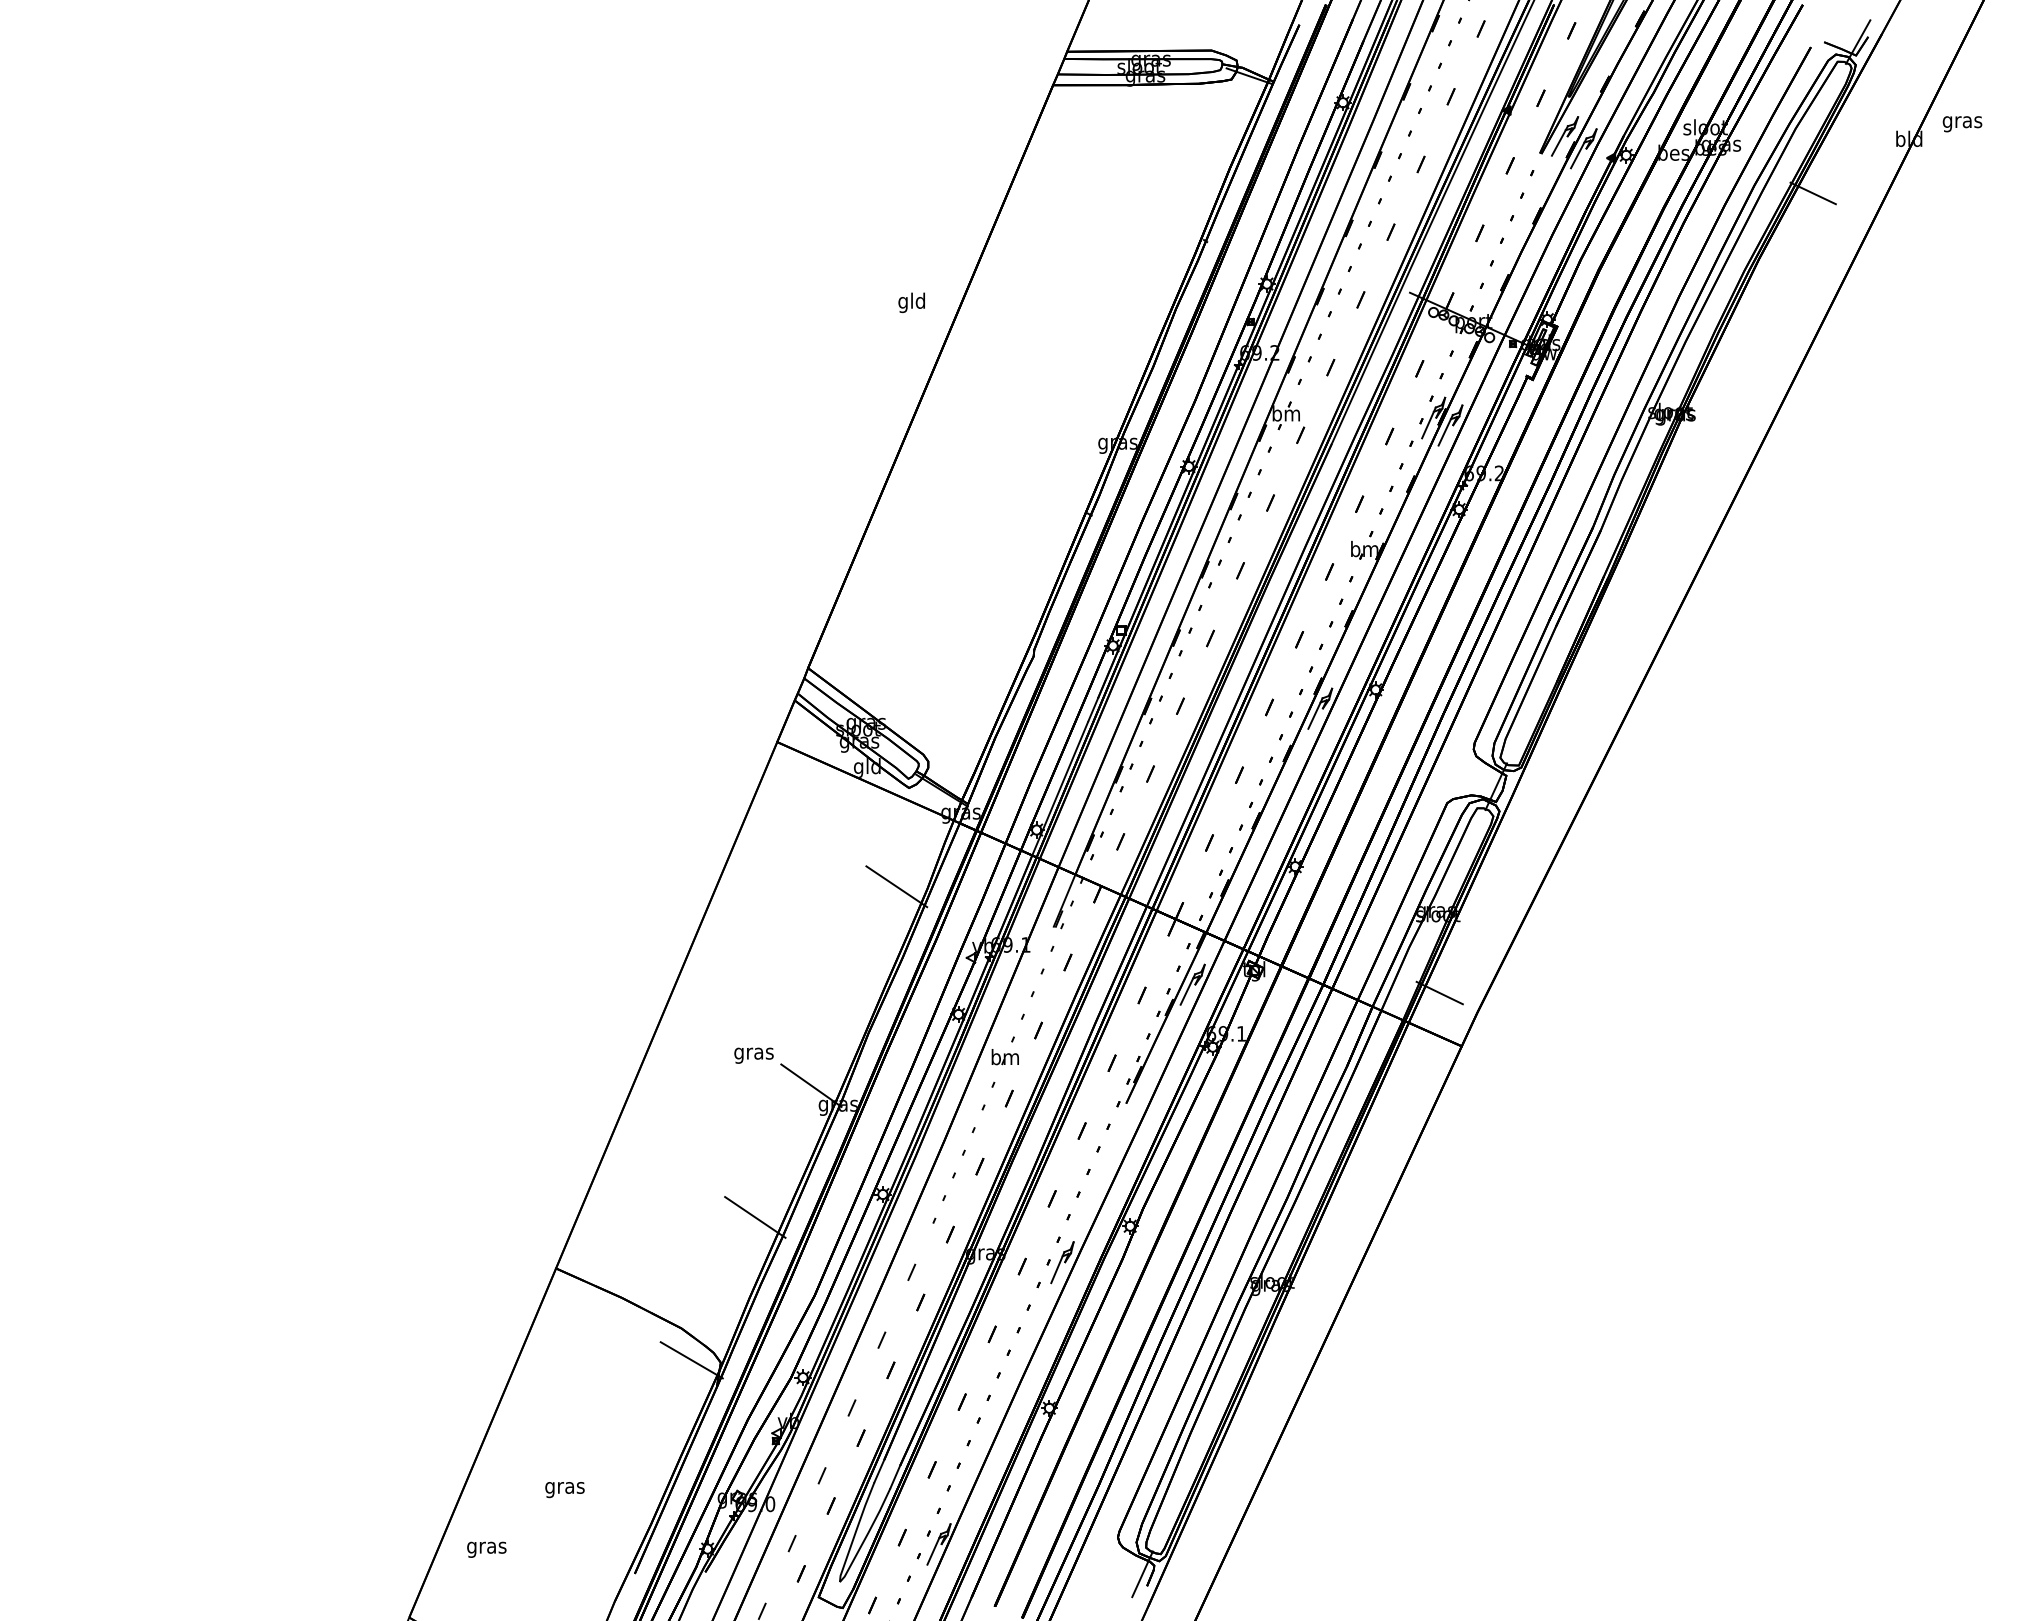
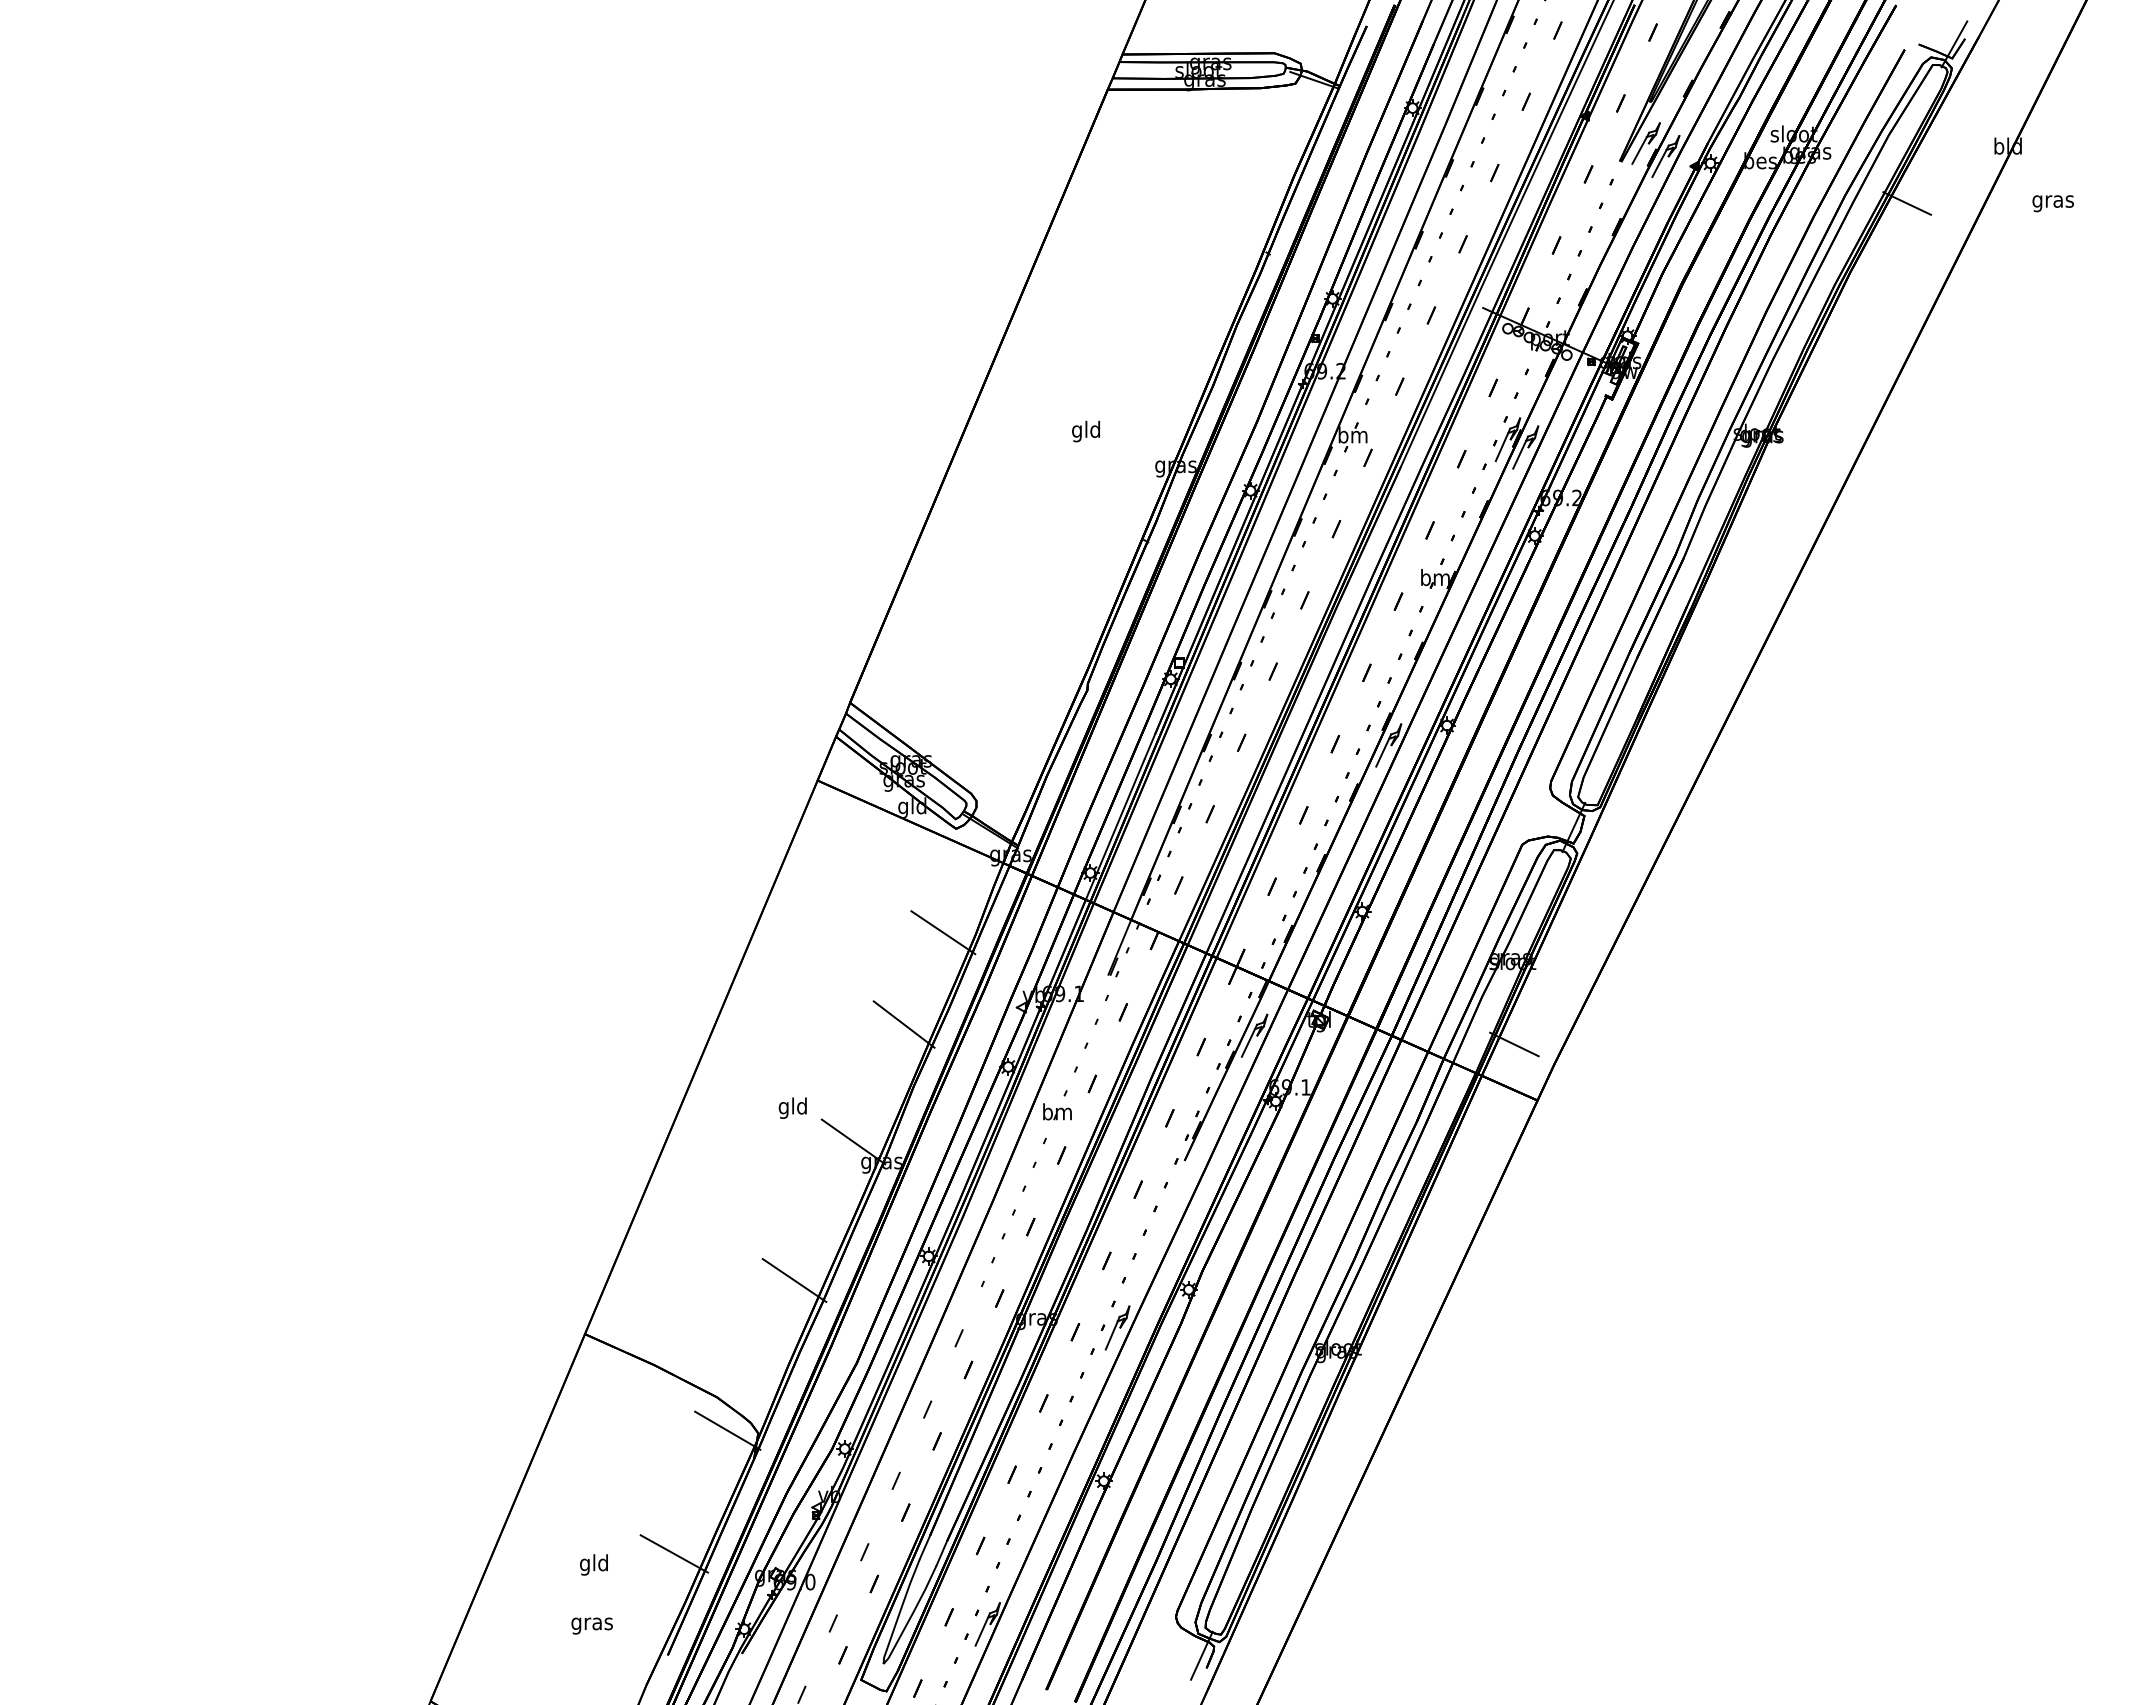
text: (1961, 124) -> (2052, 203), moved
text: (911, 302) -> (1085, 431), moved
line: (858, 974) -> (903, 1024), added
text: (753, 1052) -> (792, 1107), gras -> gld
line: (640, 1477) -> (673, 1553), added
text: (565, 1487) -> (594, 1564), gras -> gld
text: (486, 1549) -> (591, 1625), moved

